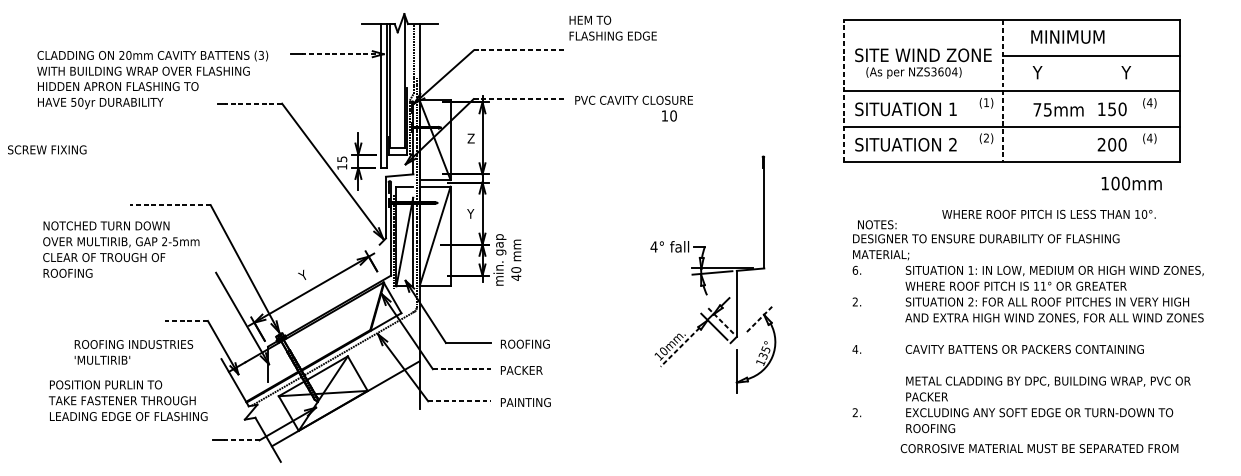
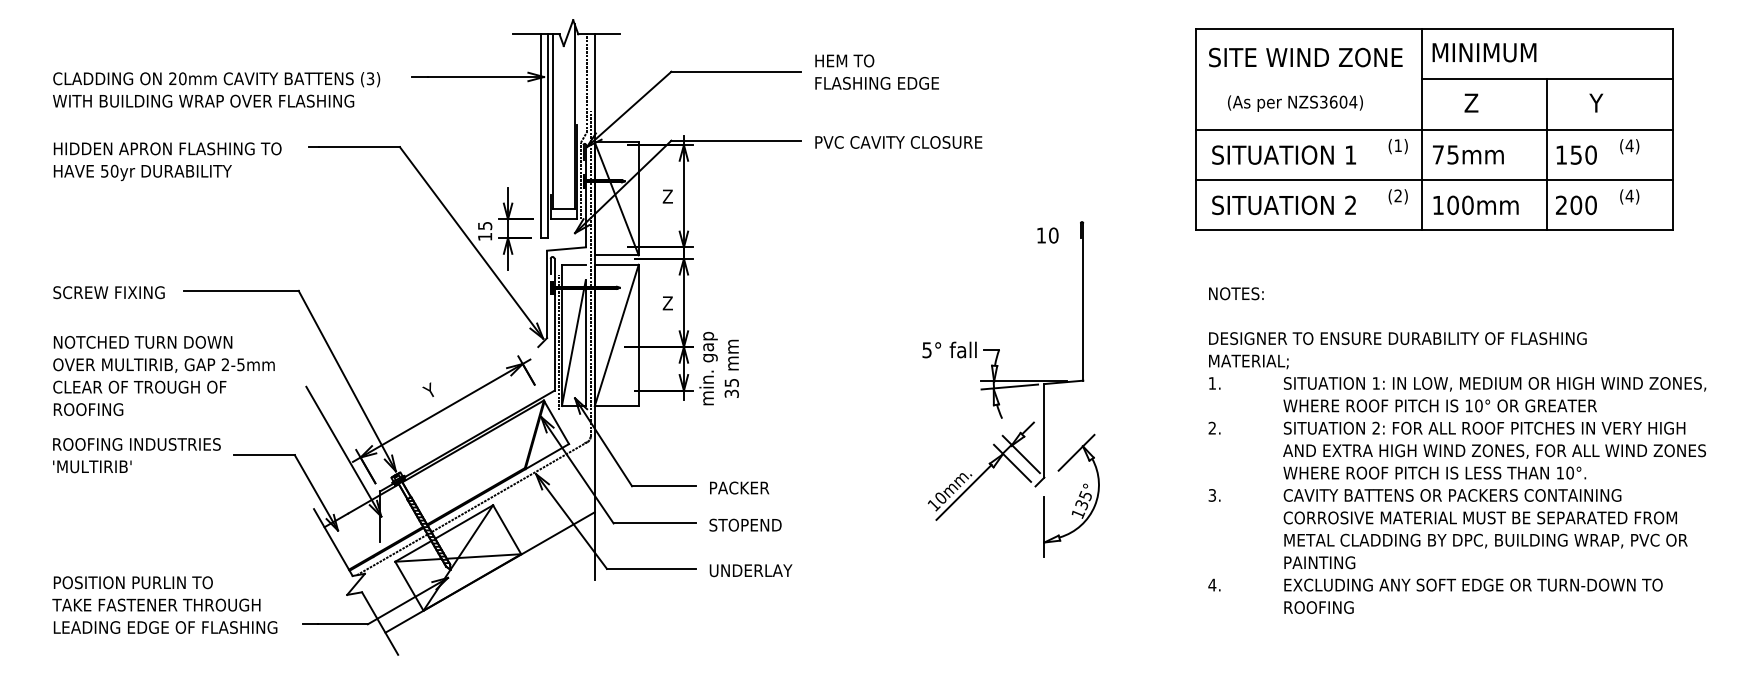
text: (612, 27) -> (876, 71), moved
text: (1067, 36) -> (1484, 52), moved
line: (519, 50) -> (736, 71), dashed -> solid
line: (342, 54) -> (485, 77), dashed -> solid
text: (923, 55) -> (1305, 57), moved
text: (1037, 72) -> (1470, 102), Y -> Z
line: (843, 91) -> (1195, 129), dashed -> solid
line: (1002, 91) -> (1421, 130), dashed -> solid
text: (118, 95) -> (167, 161), moved
line: (519, 98) -> (736, 140), dashed -> solid
line: (253, 103) -> (359, 147), dashed -> solid
line: (1091, 108) -> (1547, 154), added
text: (1058, 109) -> (1468, 154), moved
text: (669, 115) -> (1047, 235), moved
text: (46, 149) -> (108, 292), moved
text: (1131, 182) -> (1475, 204), moved
line: (170, 204) -> (241, 290), dashed -> solid
text: (470, 214) -> (667, 303), Y -> Z
text: (1048, 214) -> (1434, 472), moved
text: (877, 224) -> (1236, 293), moved
text: (654, 247) -> (927, 350), 4° -> 5°
text: (120, 249) -> (163, 375), moved
text: (855, 270) -> (1212, 383), 6. -> 1.
text: (516, 273) -> (731, 388), 40 -> 35
text: (1043, 285) -> (1478, 405), 11° -> 10°
line: (759, 319) -> (1076, 452), dashed -> solid
line: (720, 320) -> (1021, 454), dashed -> solid
line: (186, 321) -> (264, 455), dashed -> solid
text: (525, 343) -> (745, 487), ROOFING -> PACKER
line: (679, 347) -> (963, 492), dashed -> solid
text: (855, 349) -> (1212, 495), 4. -> 3.
text: (133, 352) -> (136, 455), moved
line: (461, 369) -> (654, 523), dashed -> solid
text: (525, 369) -> (745, 524), PACKER -> STOPEND
text: (938, 396) -> (1329, 562), PACKER -> PAINTING
text: (127, 400) -> (164, 604), moved
line: (459, 400) -> (651, 568), dashed -> solid
text: (529, 402) -> (750, 570), PAINTING -> UNDERLAY
text: (855, 412) -> (1212, 584), 2. -> 4.
line: (241, 440) -> (342, 624), dashed -> solid
text: (1038, 448) -> (1479, 517), moved

